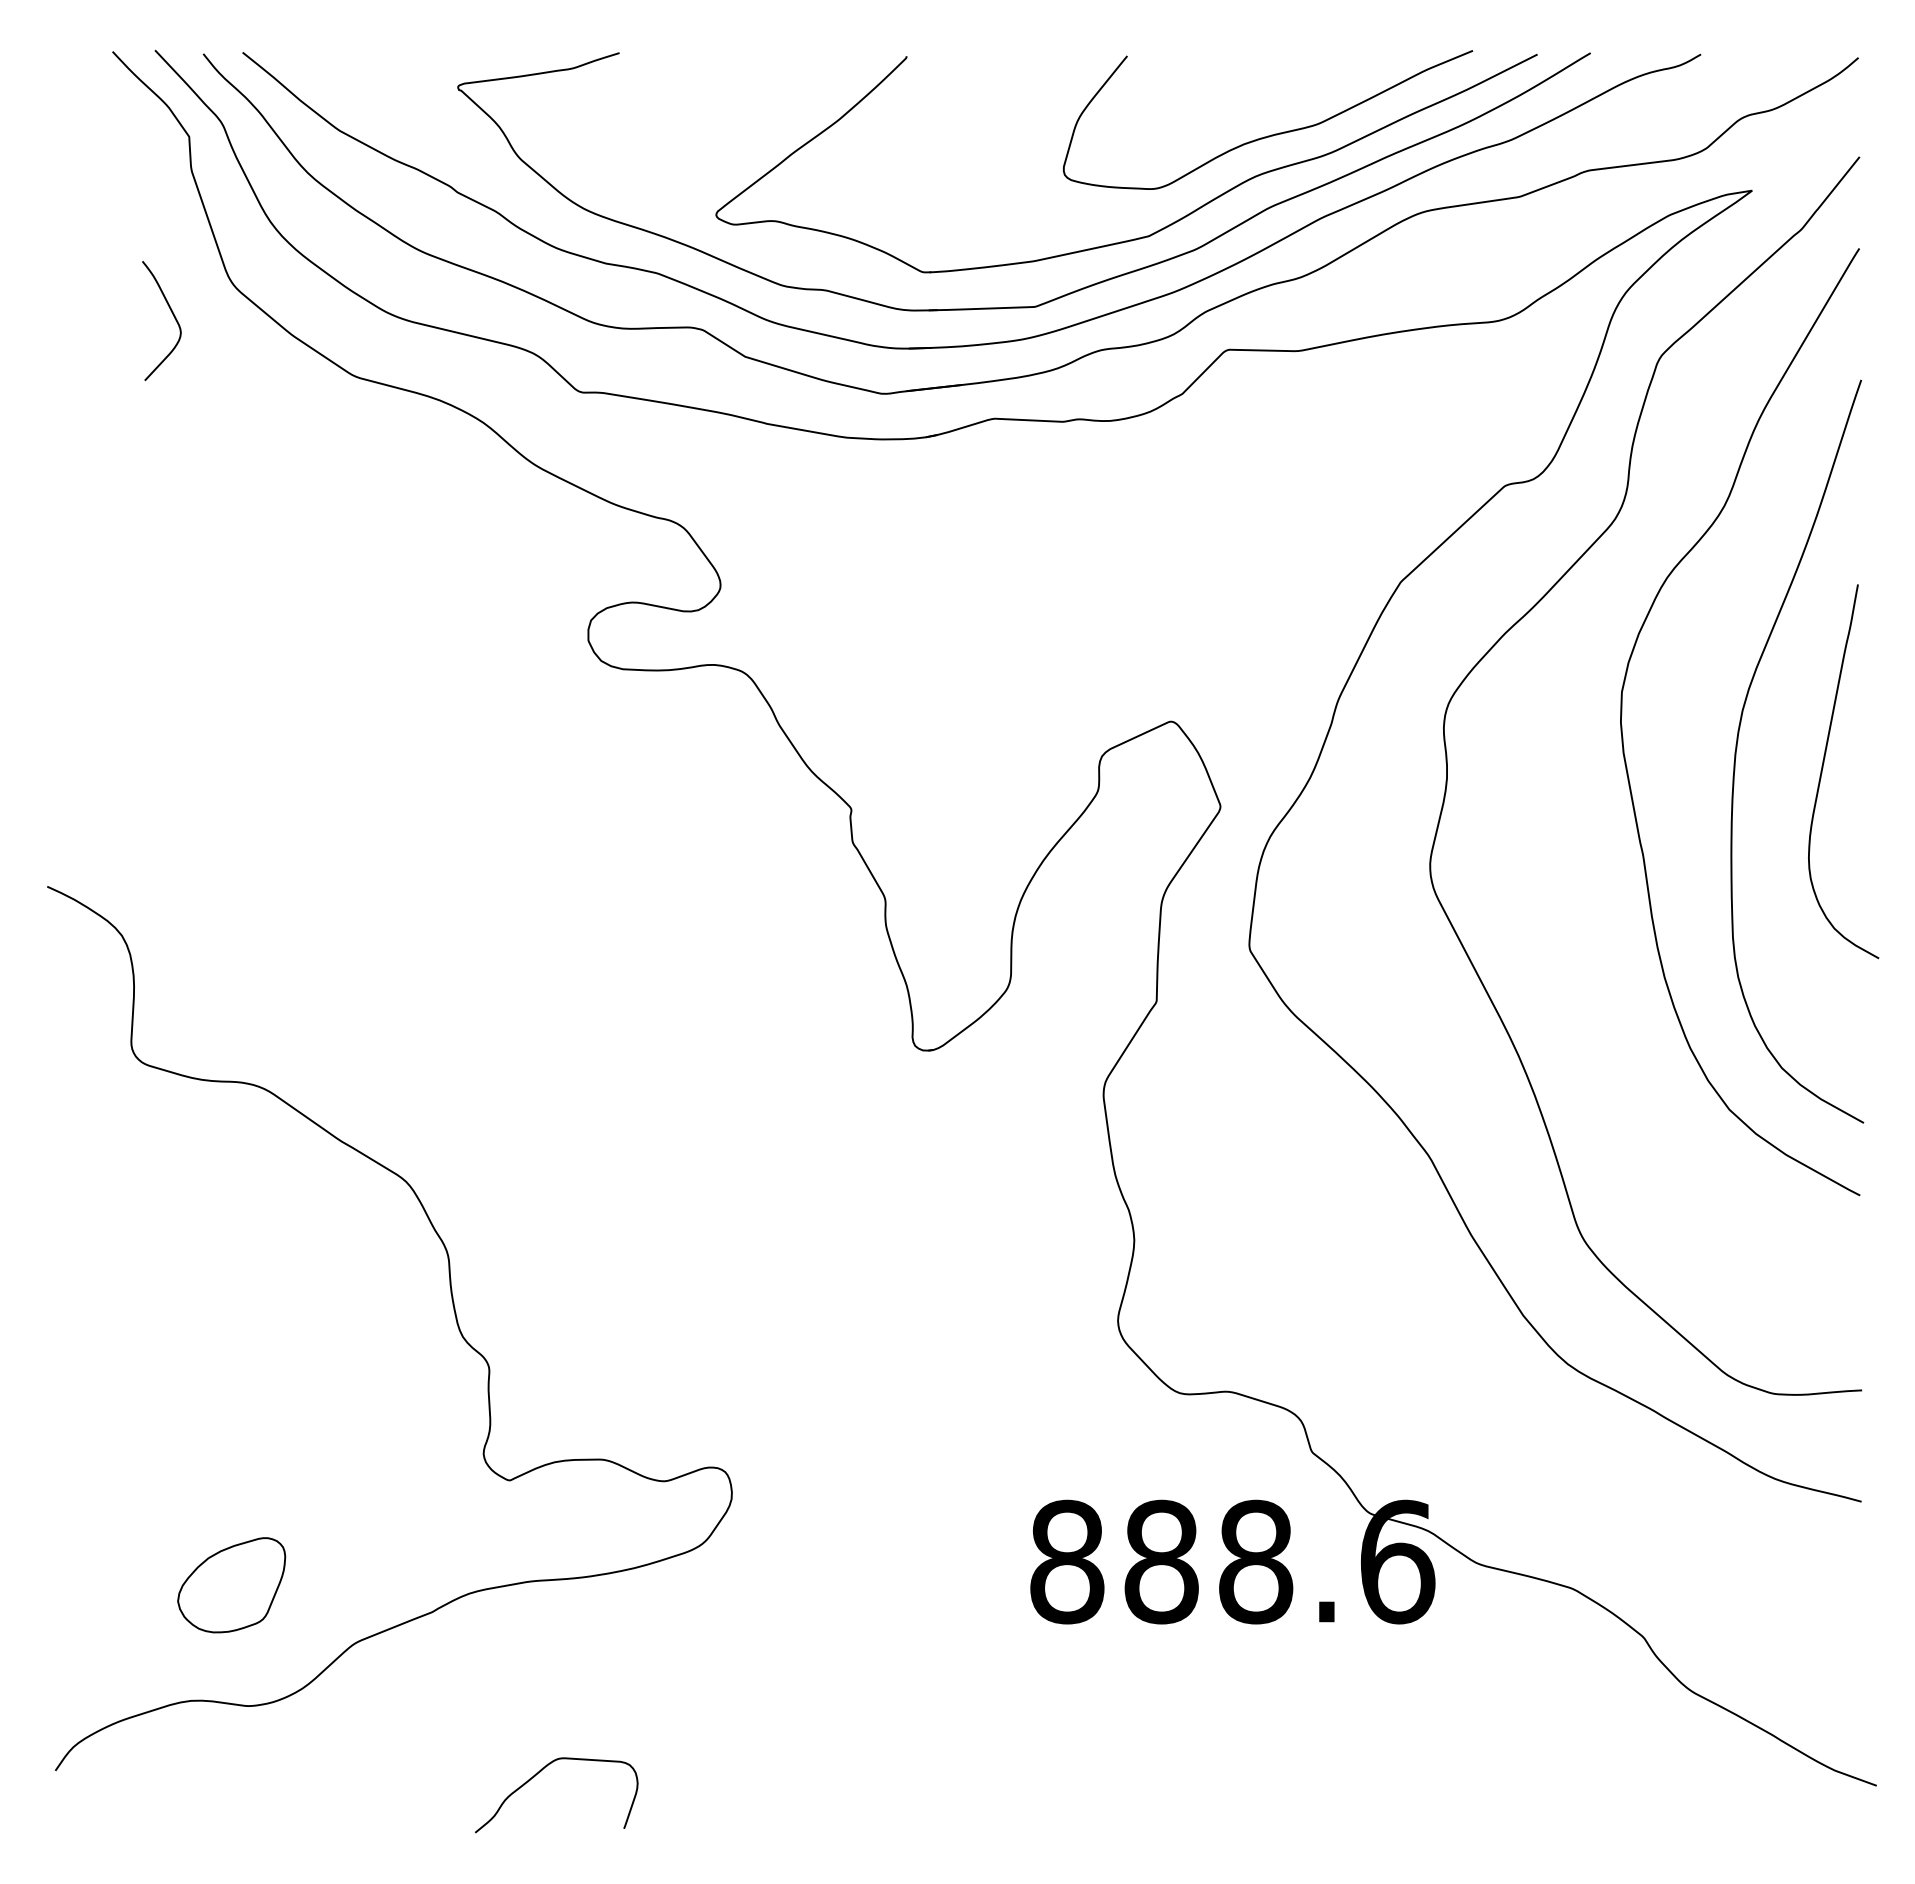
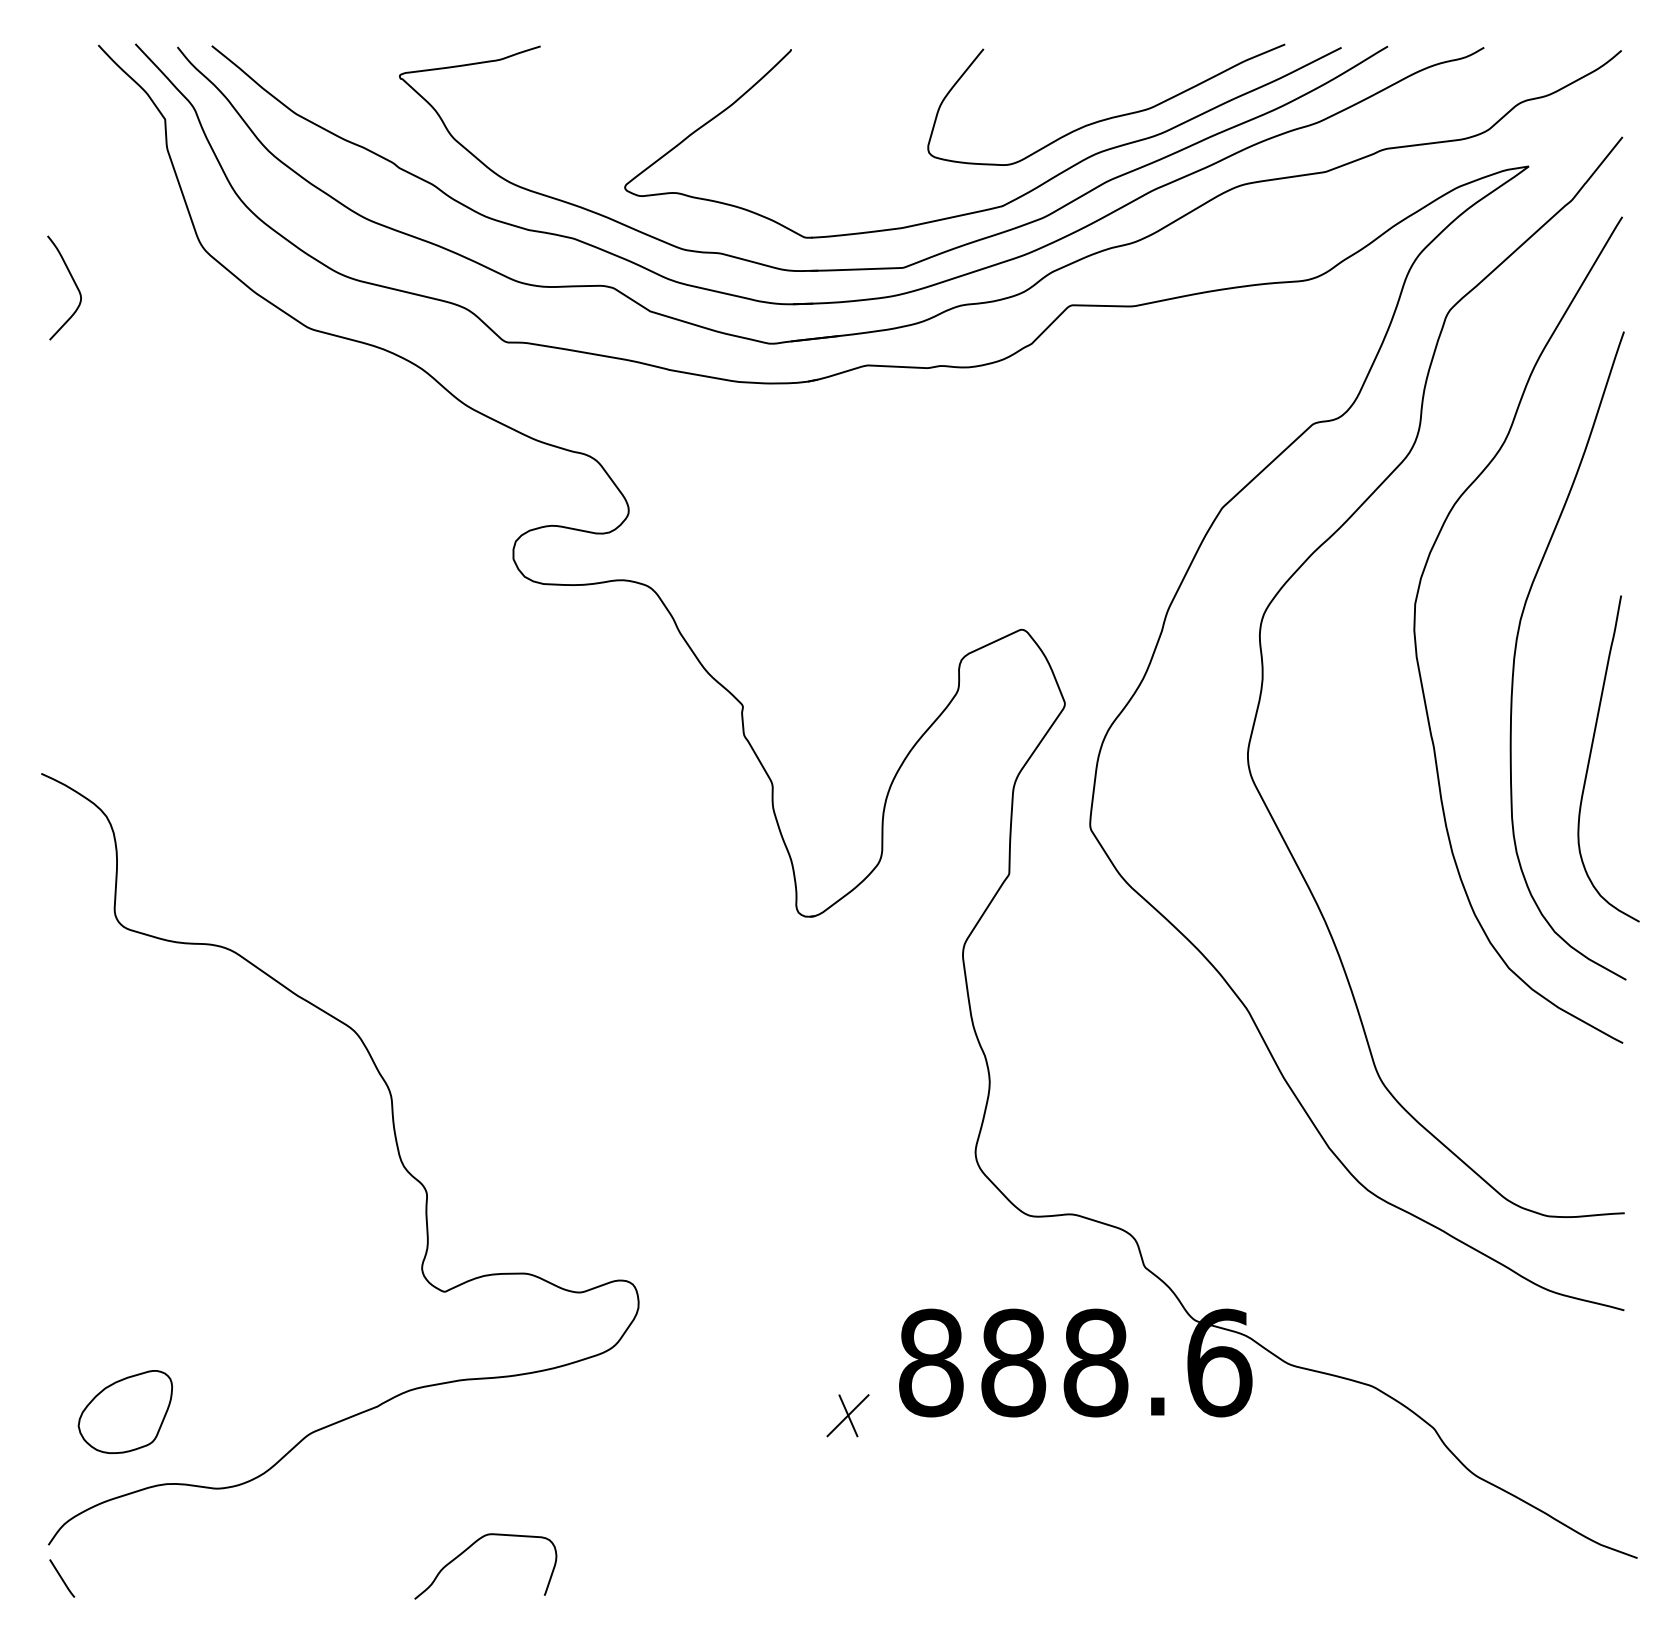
curve: (172, 314) -> (73, 282), moved
curve: (1823, 768) -> (1591, 756), moved
part: (231, 1585) -> (125, 1412), moved
part: (971, 1622) -> (847, 1415), added
line: (70, 1809) -> (61, 1578), added

